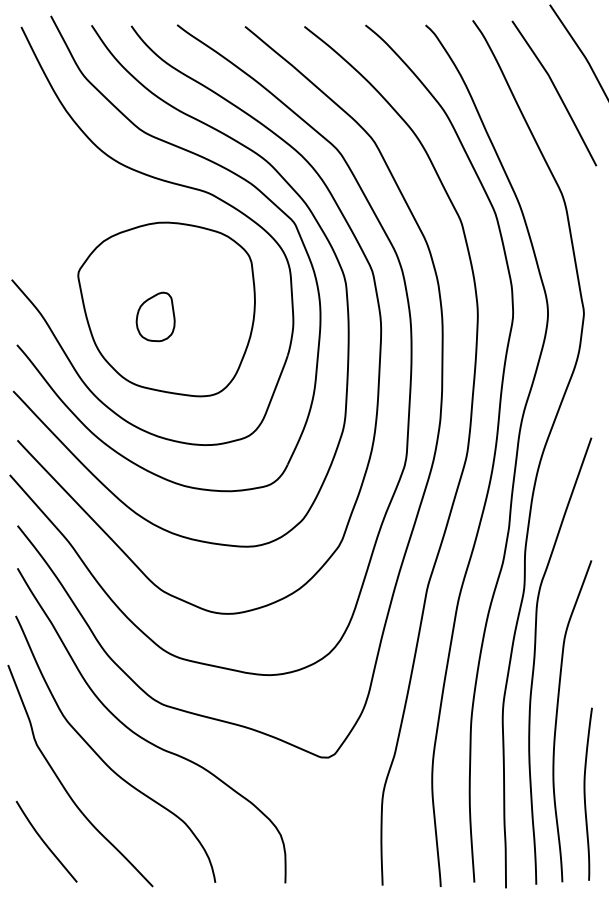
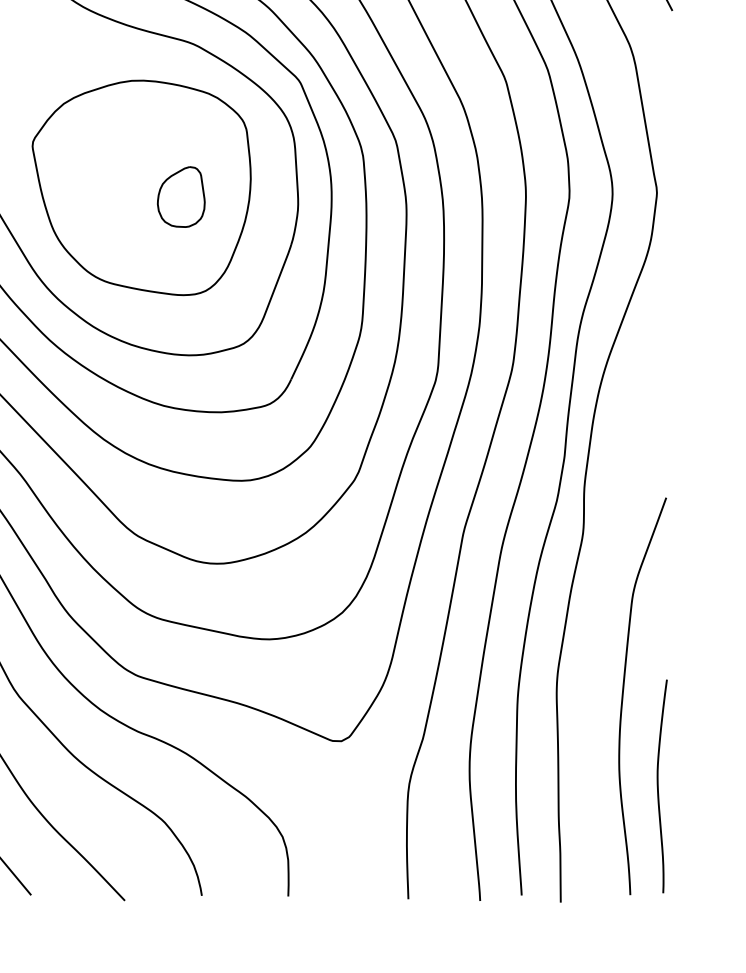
part: (155, 316) -> (181, 196), moved
curve: (535, 660) -> (597, 621), removed

